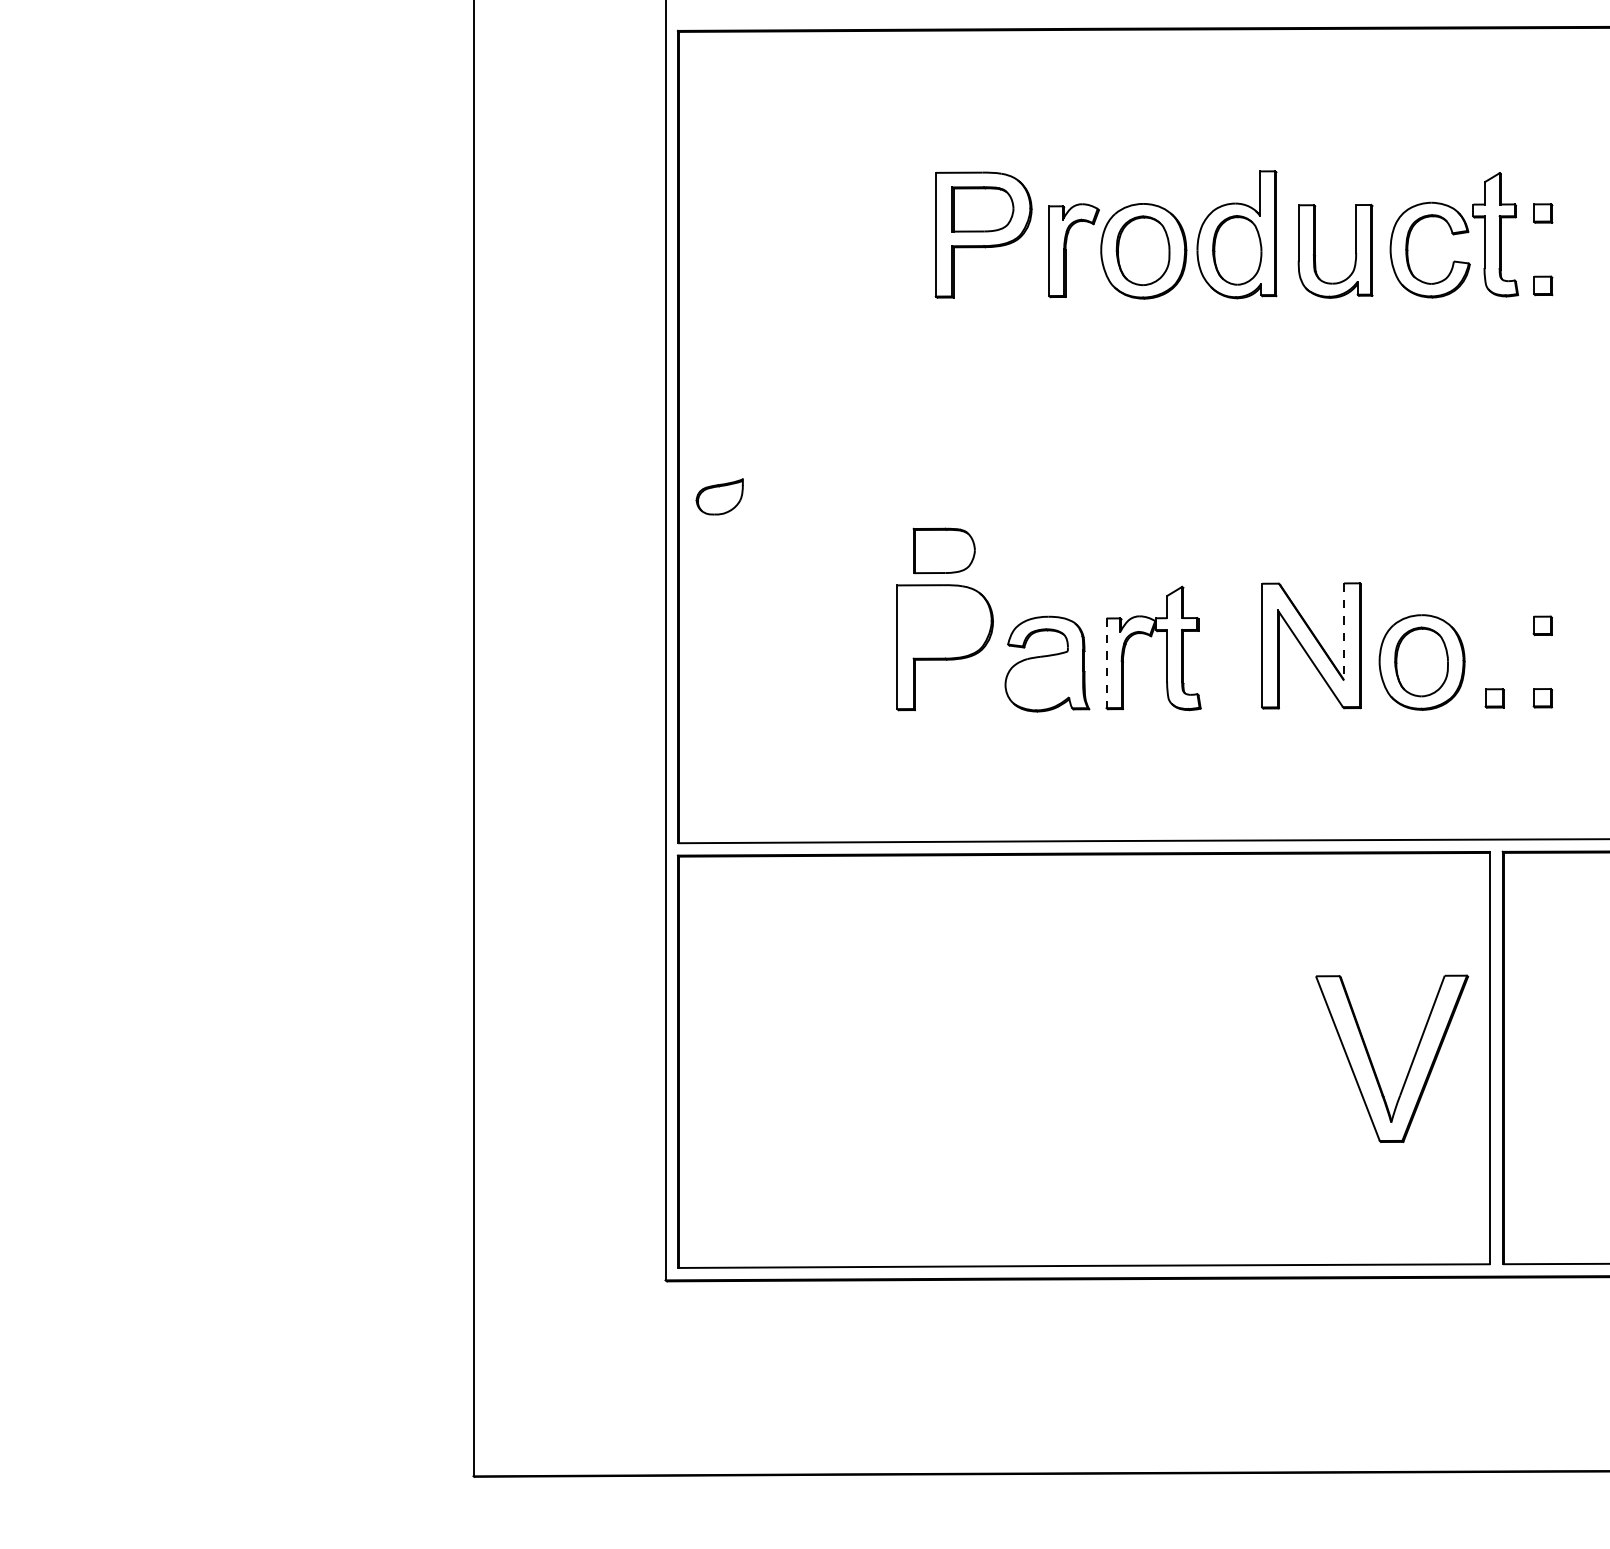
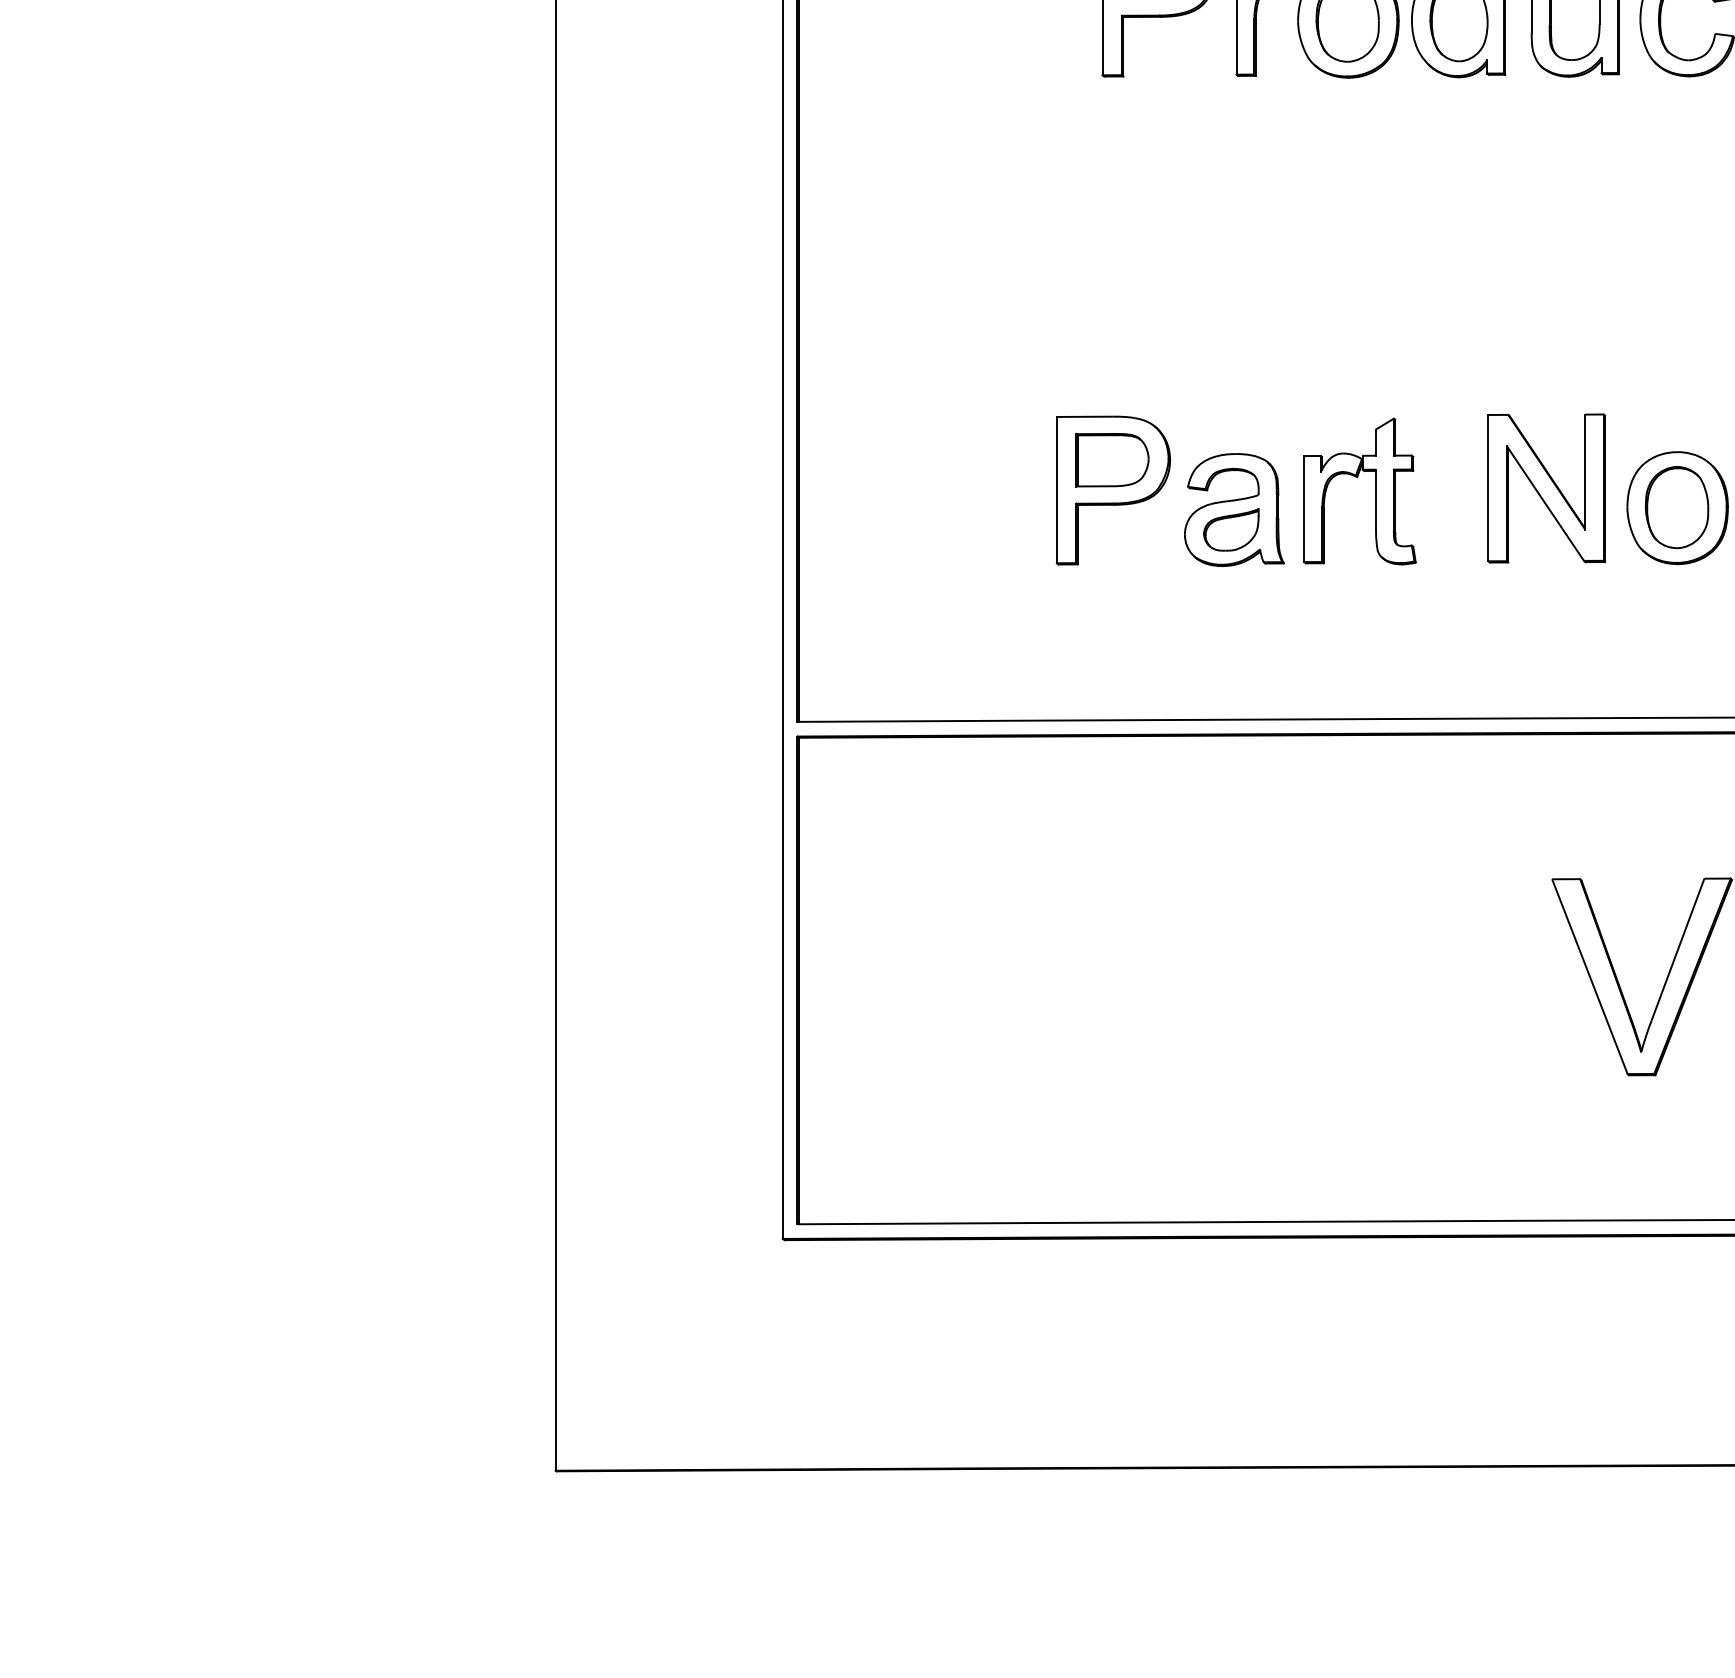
part: (719, 496) -> (1231, 529), moved
part: (943, 550) -> (1111, 459), moved
line: (1344, 631) -> (1585, 471), dashed -> solid
line: (1106, 663) -> (1304, 509), dashed -> solid

